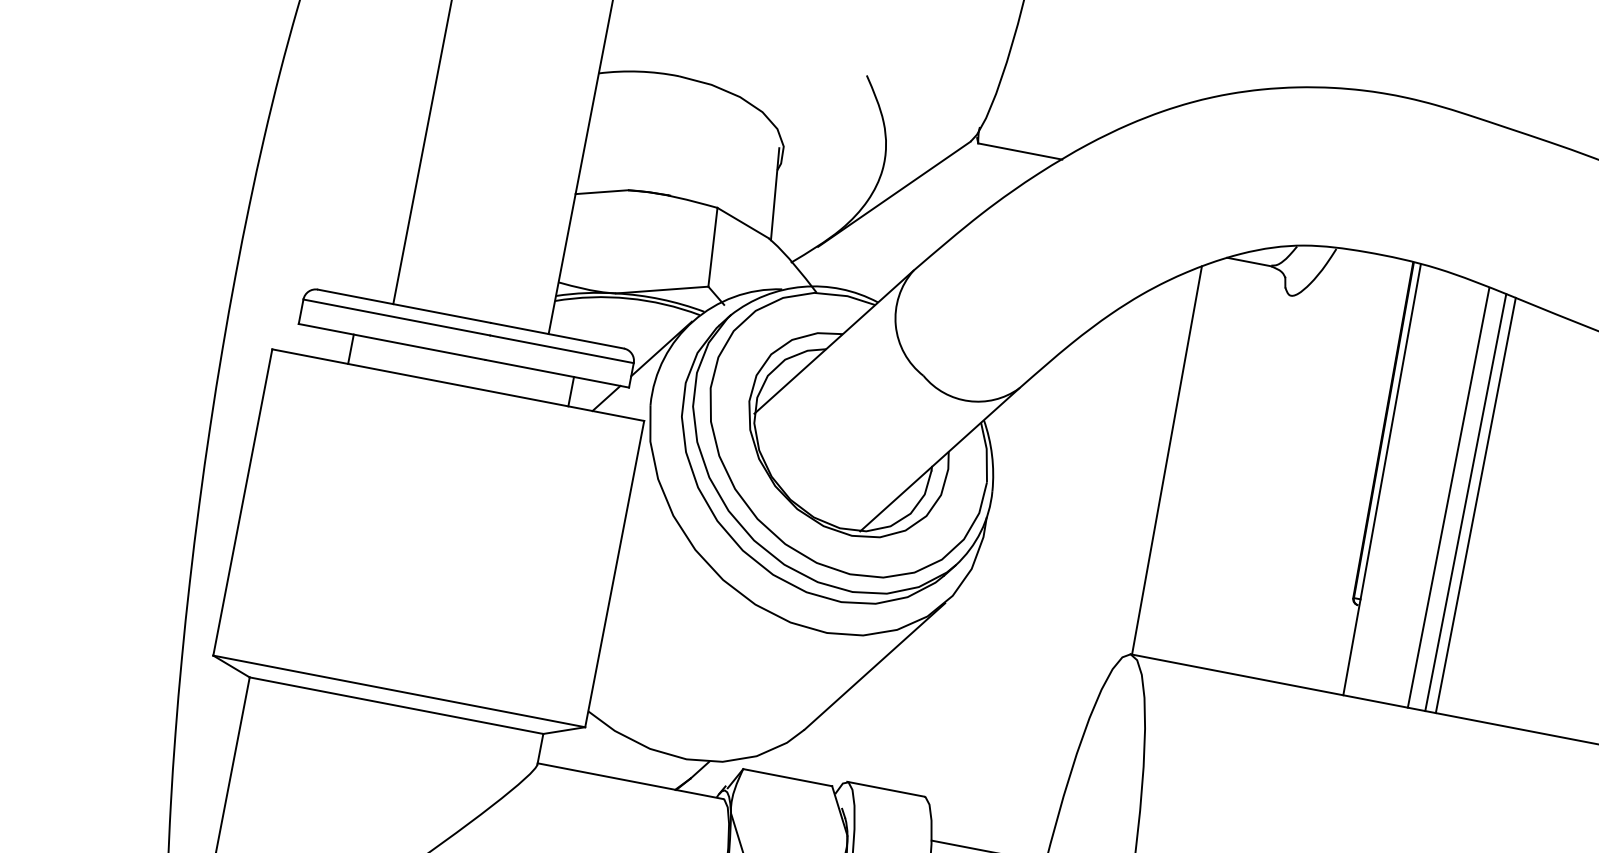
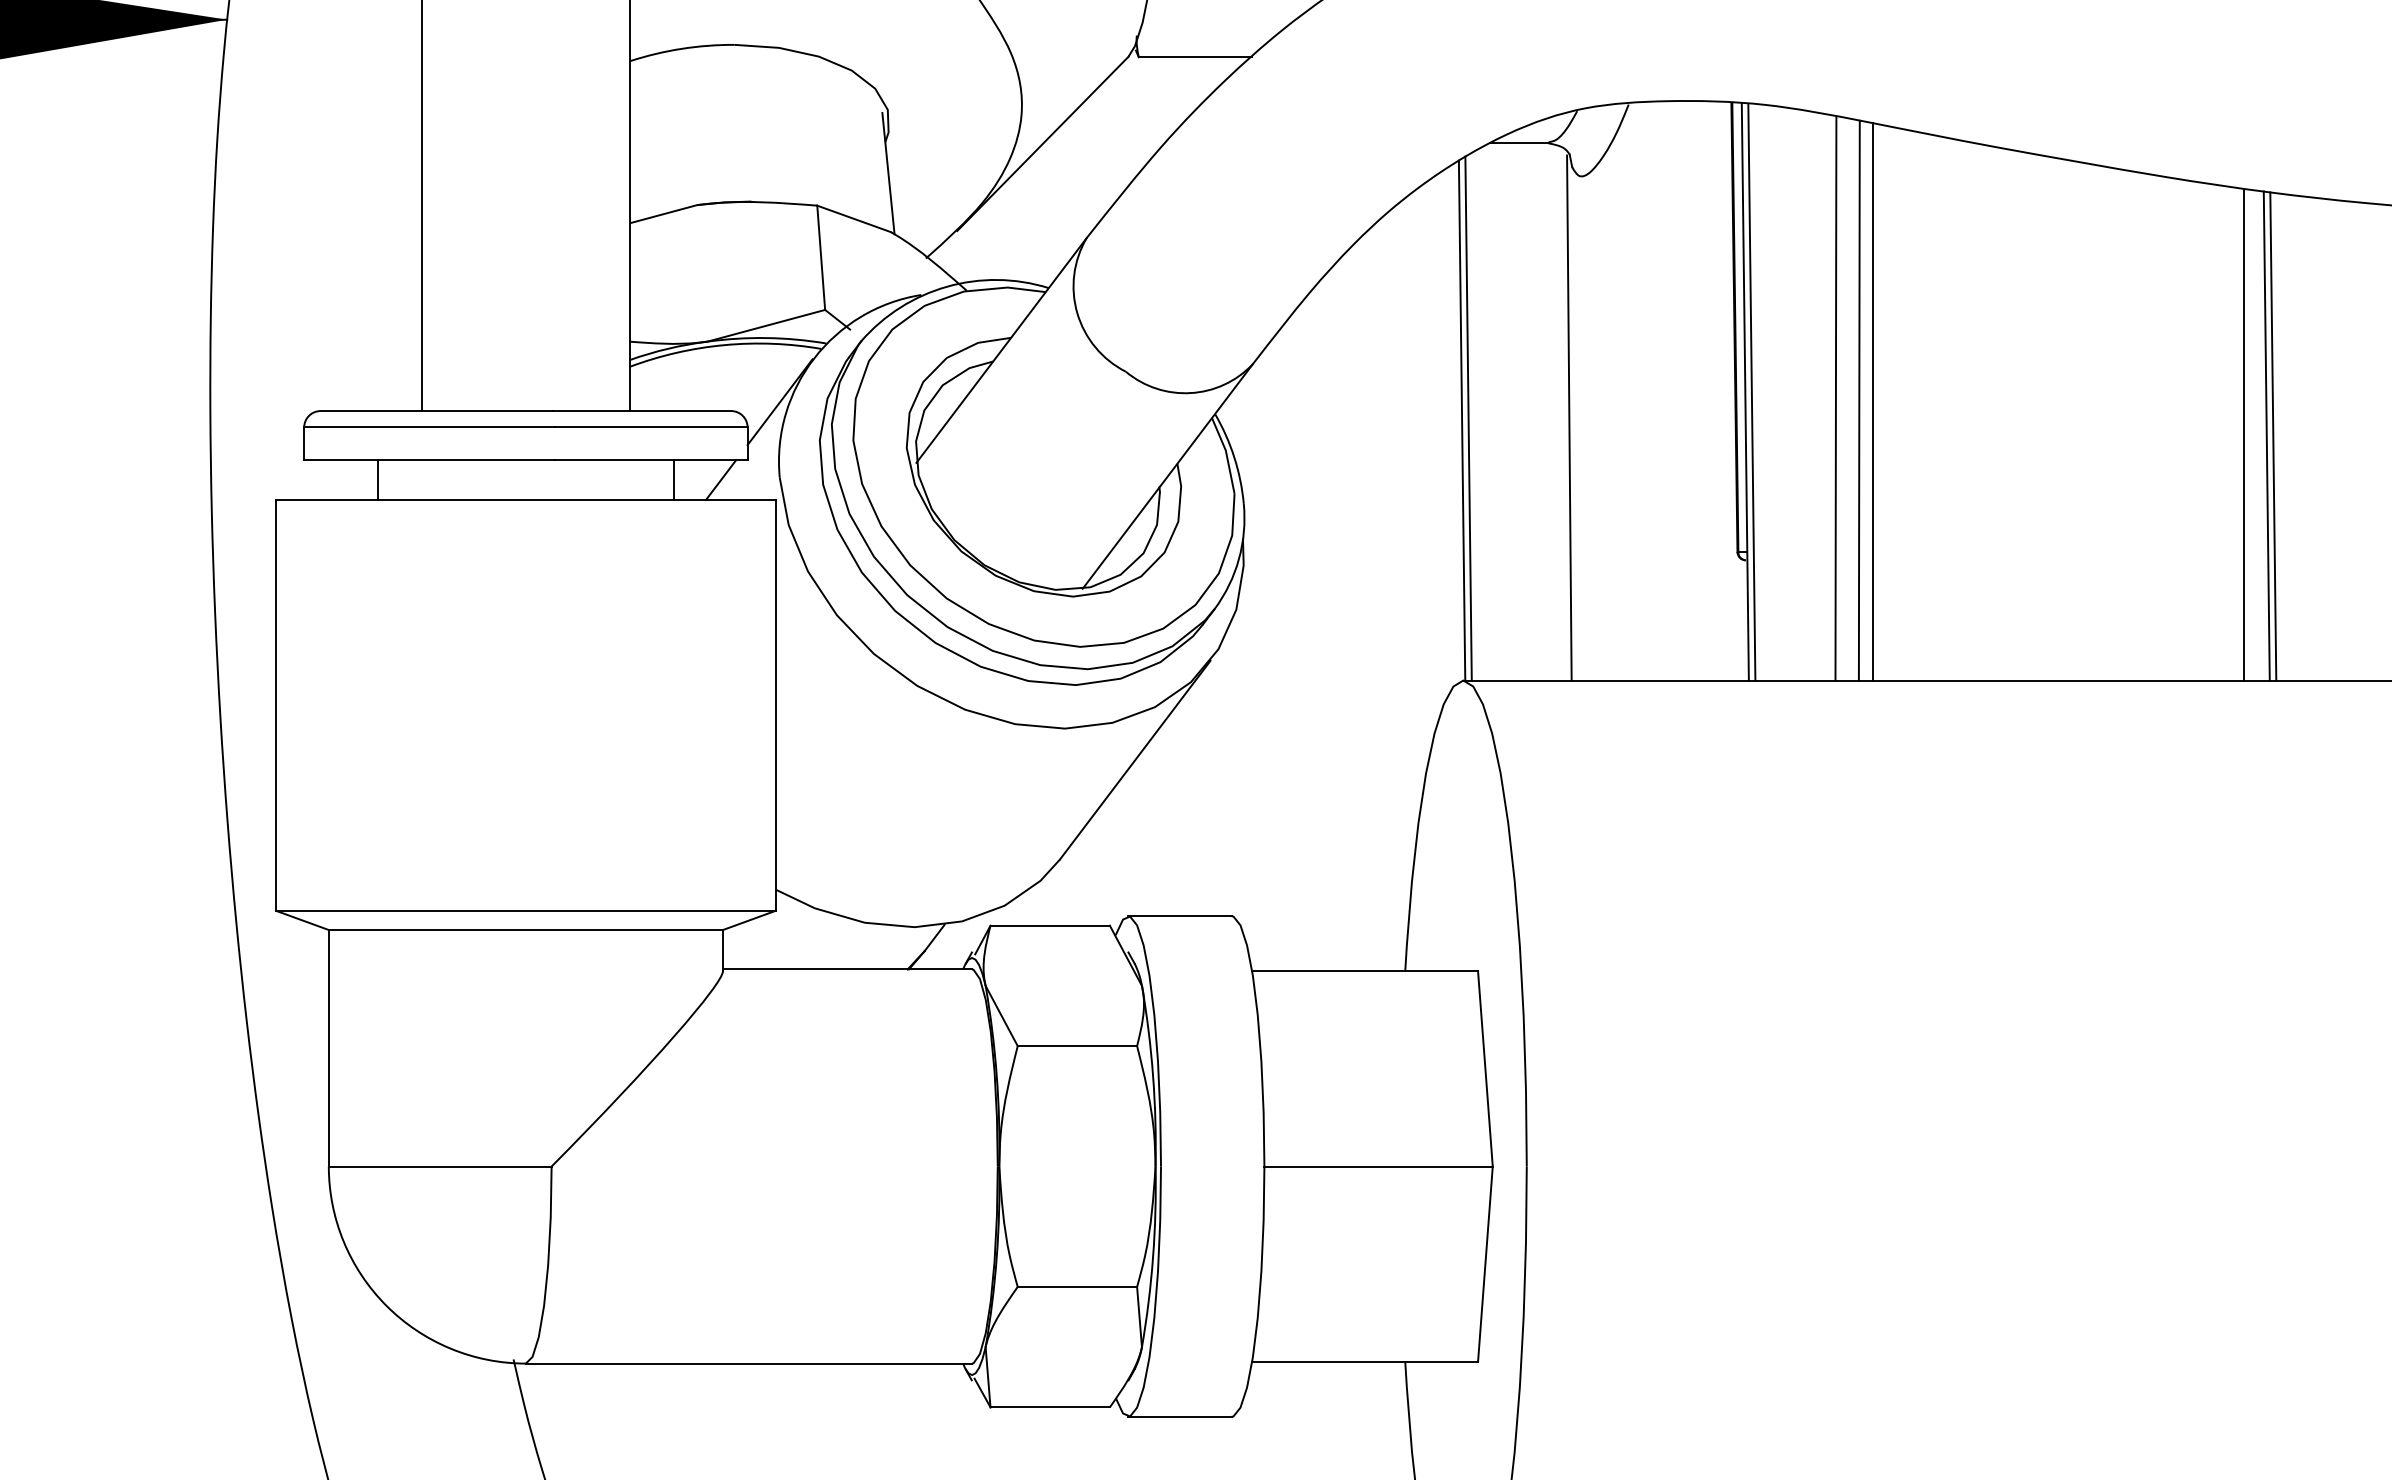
line: (1172, 459) -> (1468, 418), added
line: (1247, 473) -> (1569, 417), added
line: (1386, 481) -> (1751, 392), added

